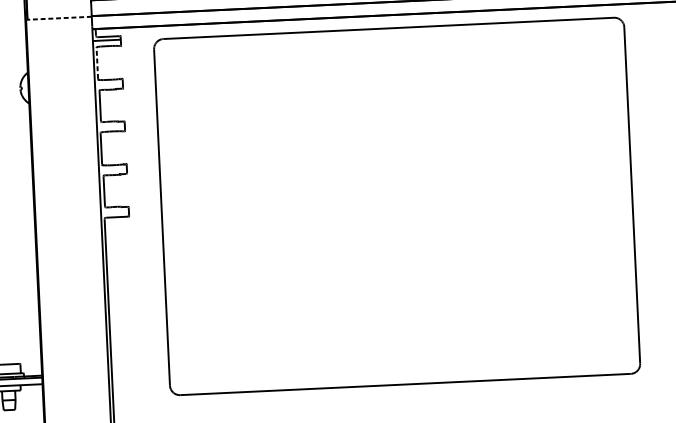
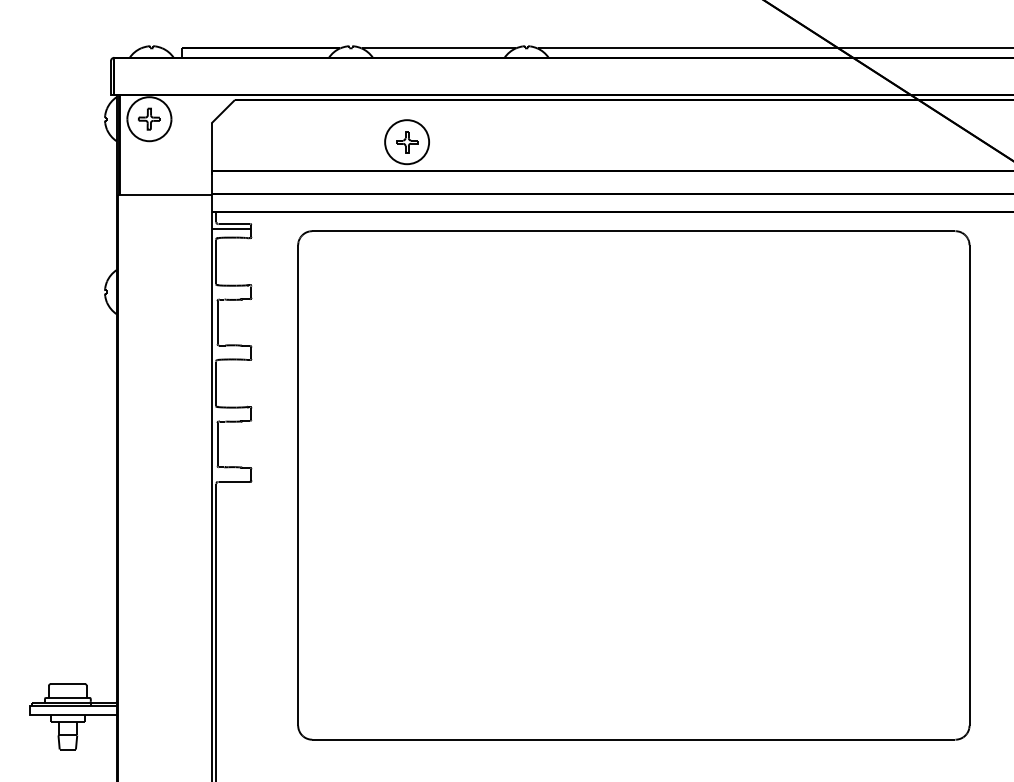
line: (58, 18) -> (164, 194), dashed -> solid
line: (97, 63) -> (216, 261), dashed -> solid

